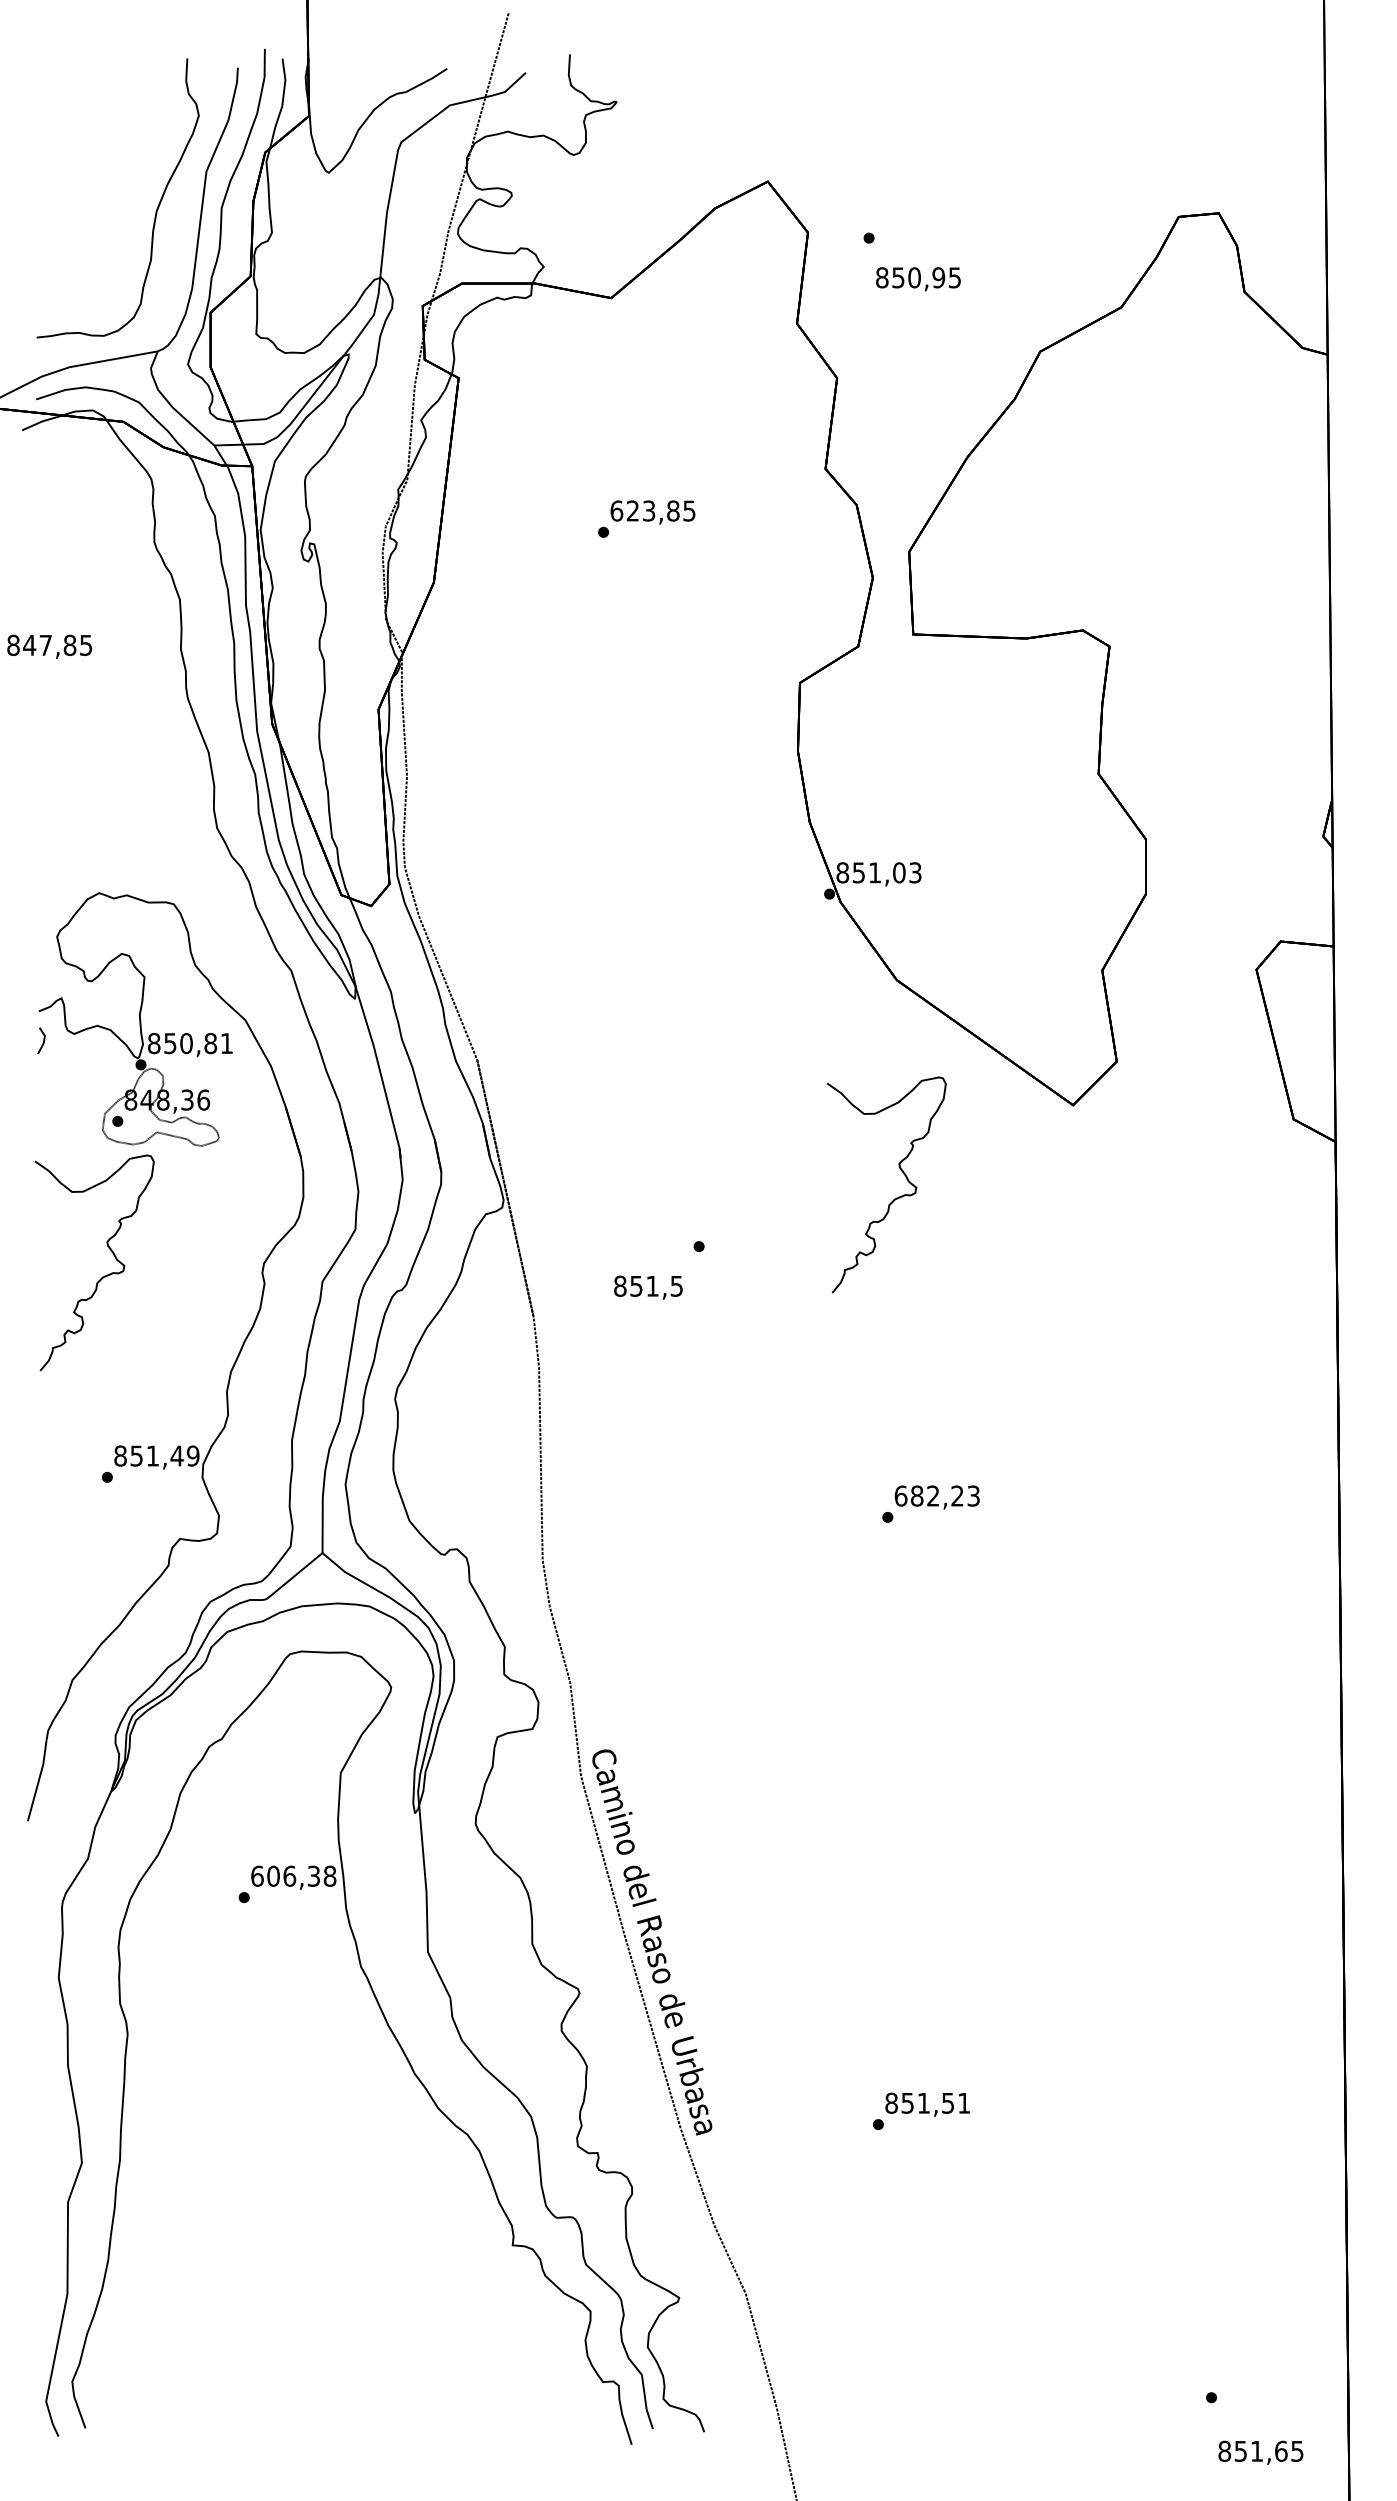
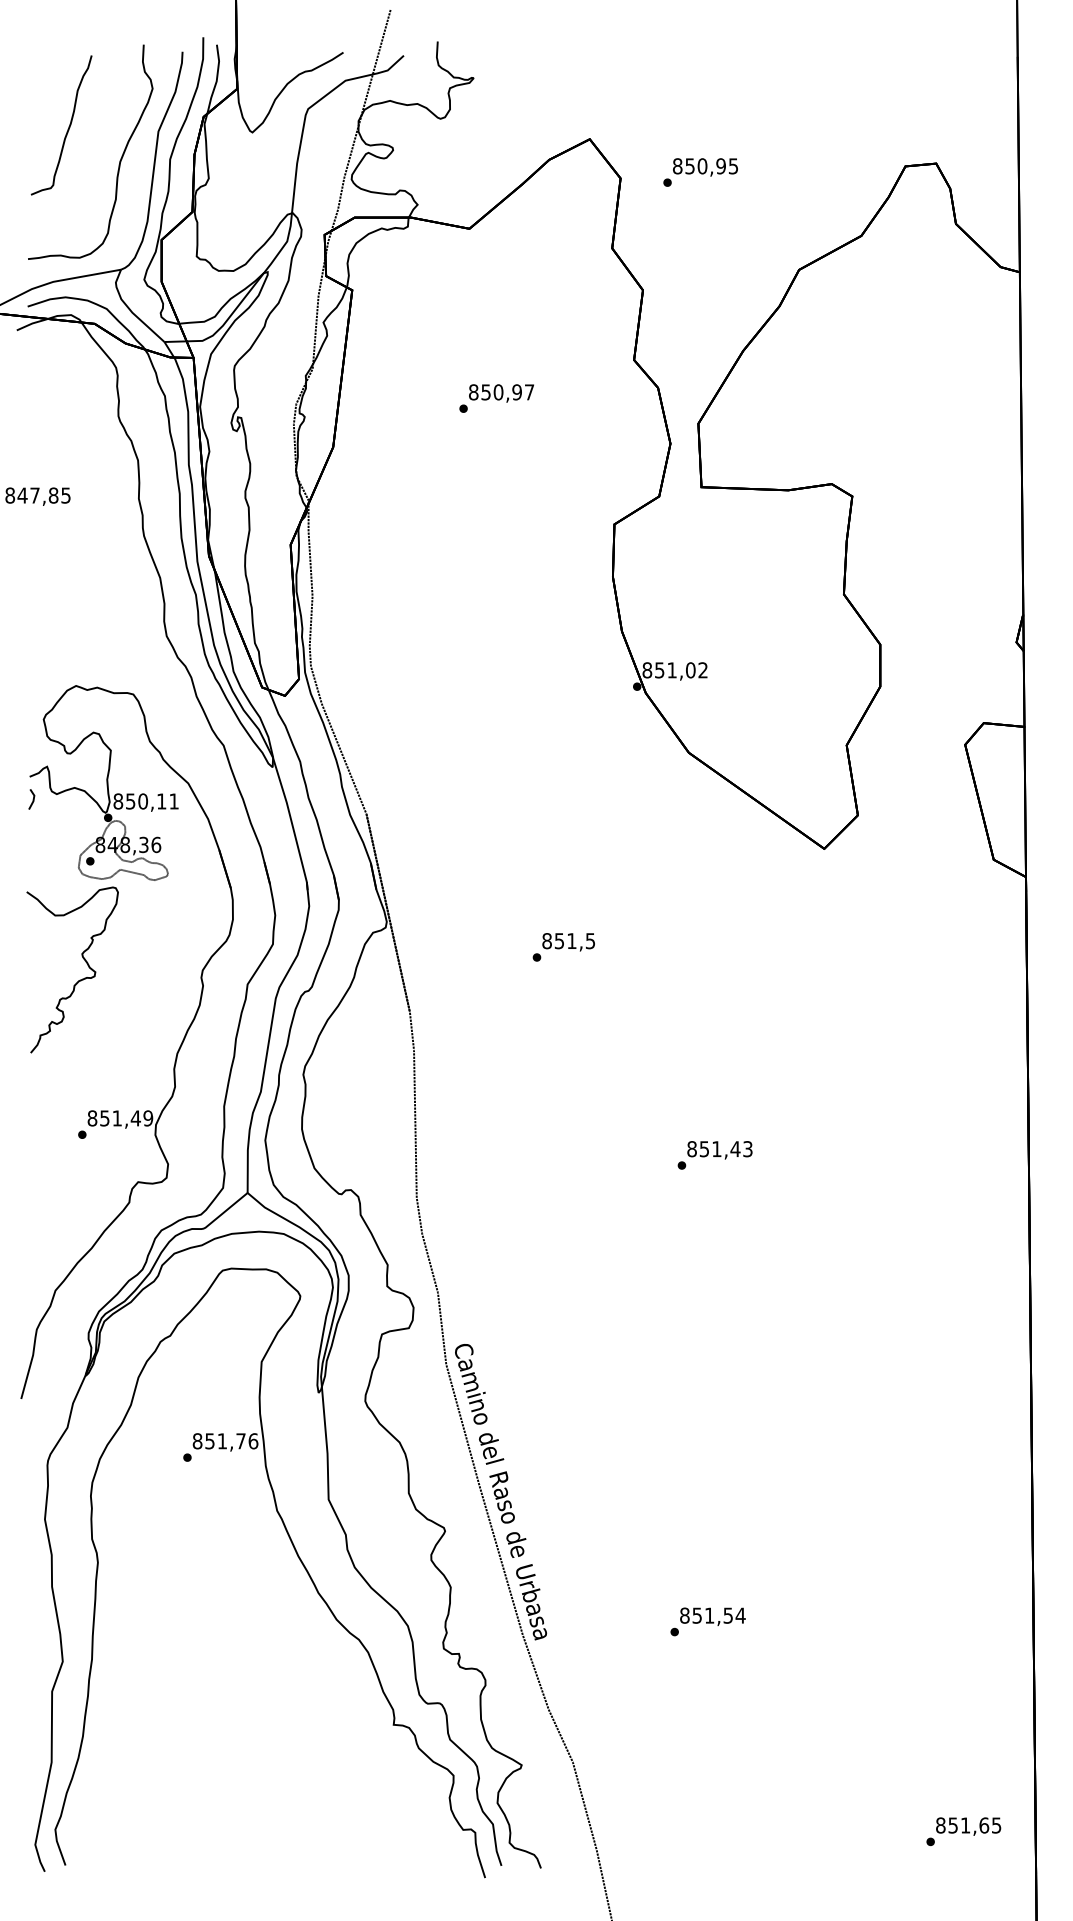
curve: (89, 165) -> (68, 126), added
text: (918, 279) -> (705, 167), moved
text: (652, 510) -> (501, 391), 623,85 -> 850,97
text: (915, 872) -> (703, 670), 851,03 -> 851,02
text: (210, 1043) -> (161, 801), 850,81 -> 850,11
curve: (894, 1198) -> (687, 920), removed
text: (648, 1287) -> (568, 942), moved
text: (929, 1495) -> (713, 1148), 682,23 -> 851,43
text: (293, 1875) -> (225, 1440), 606,38 -> 851,76
text: (963, 2103) -> (740, 1615), 851,51 -> 851,54
text: (1260, 2452) -> (968, 1826), moved

